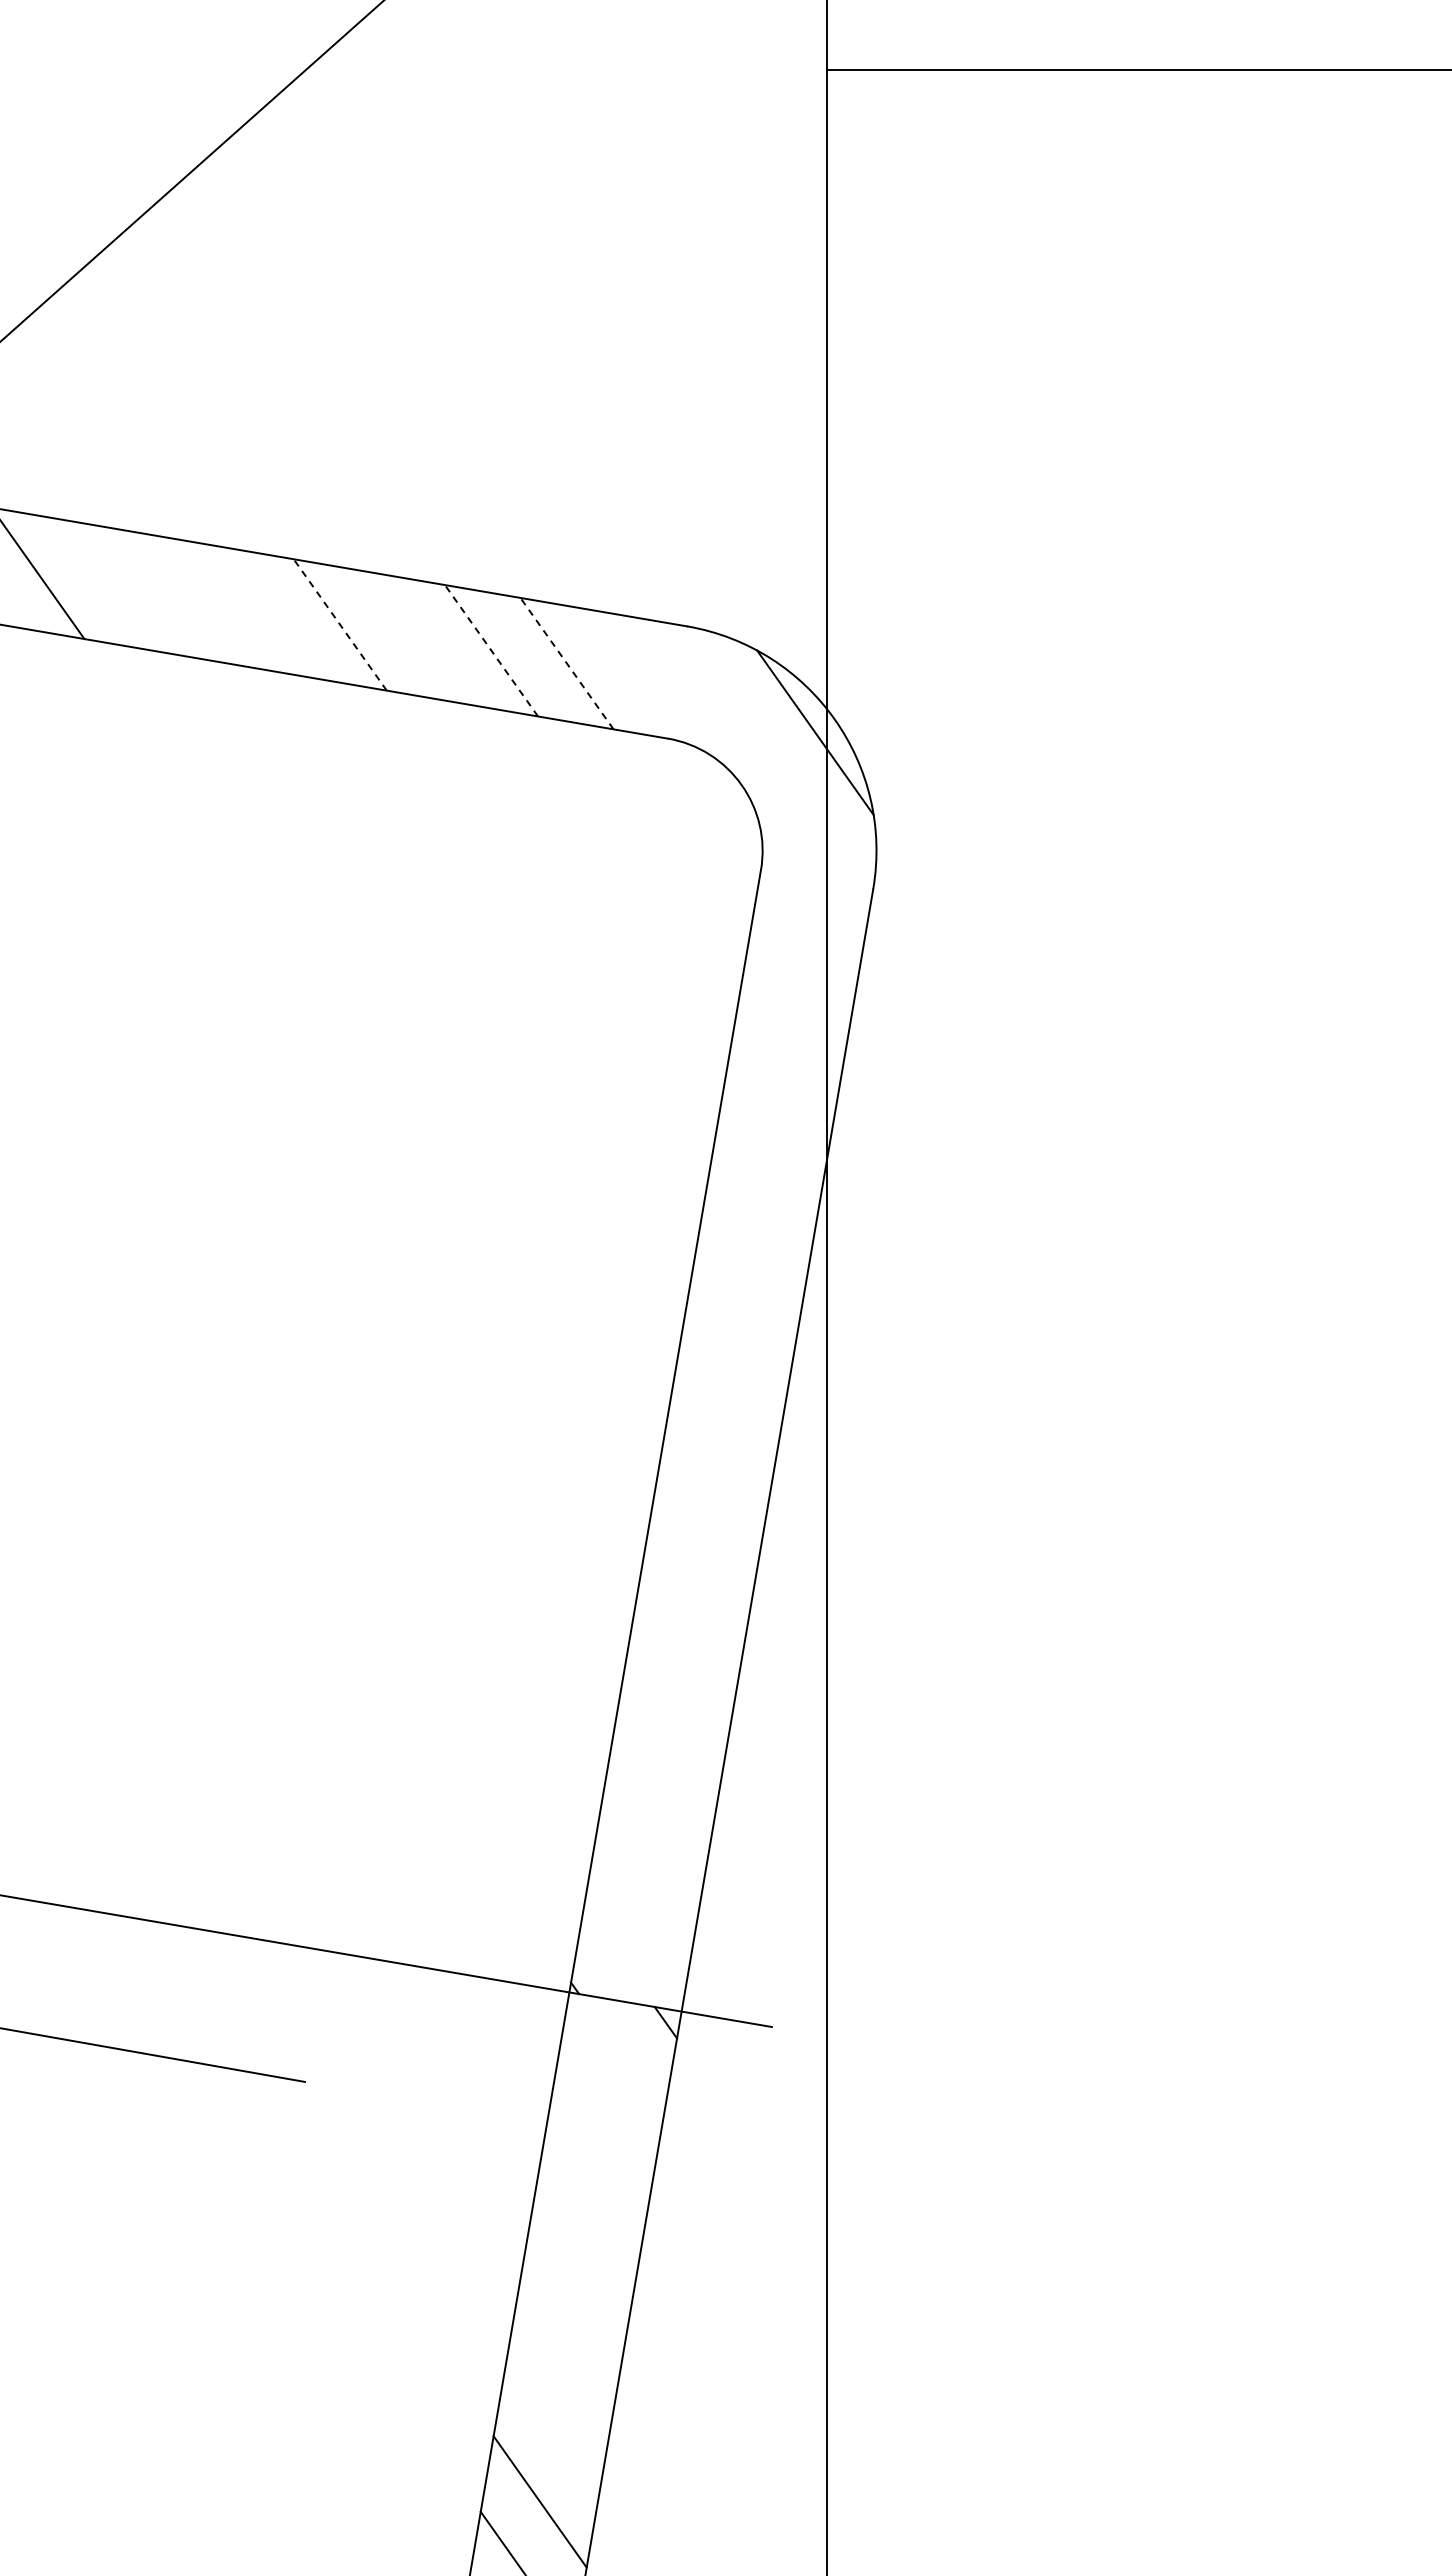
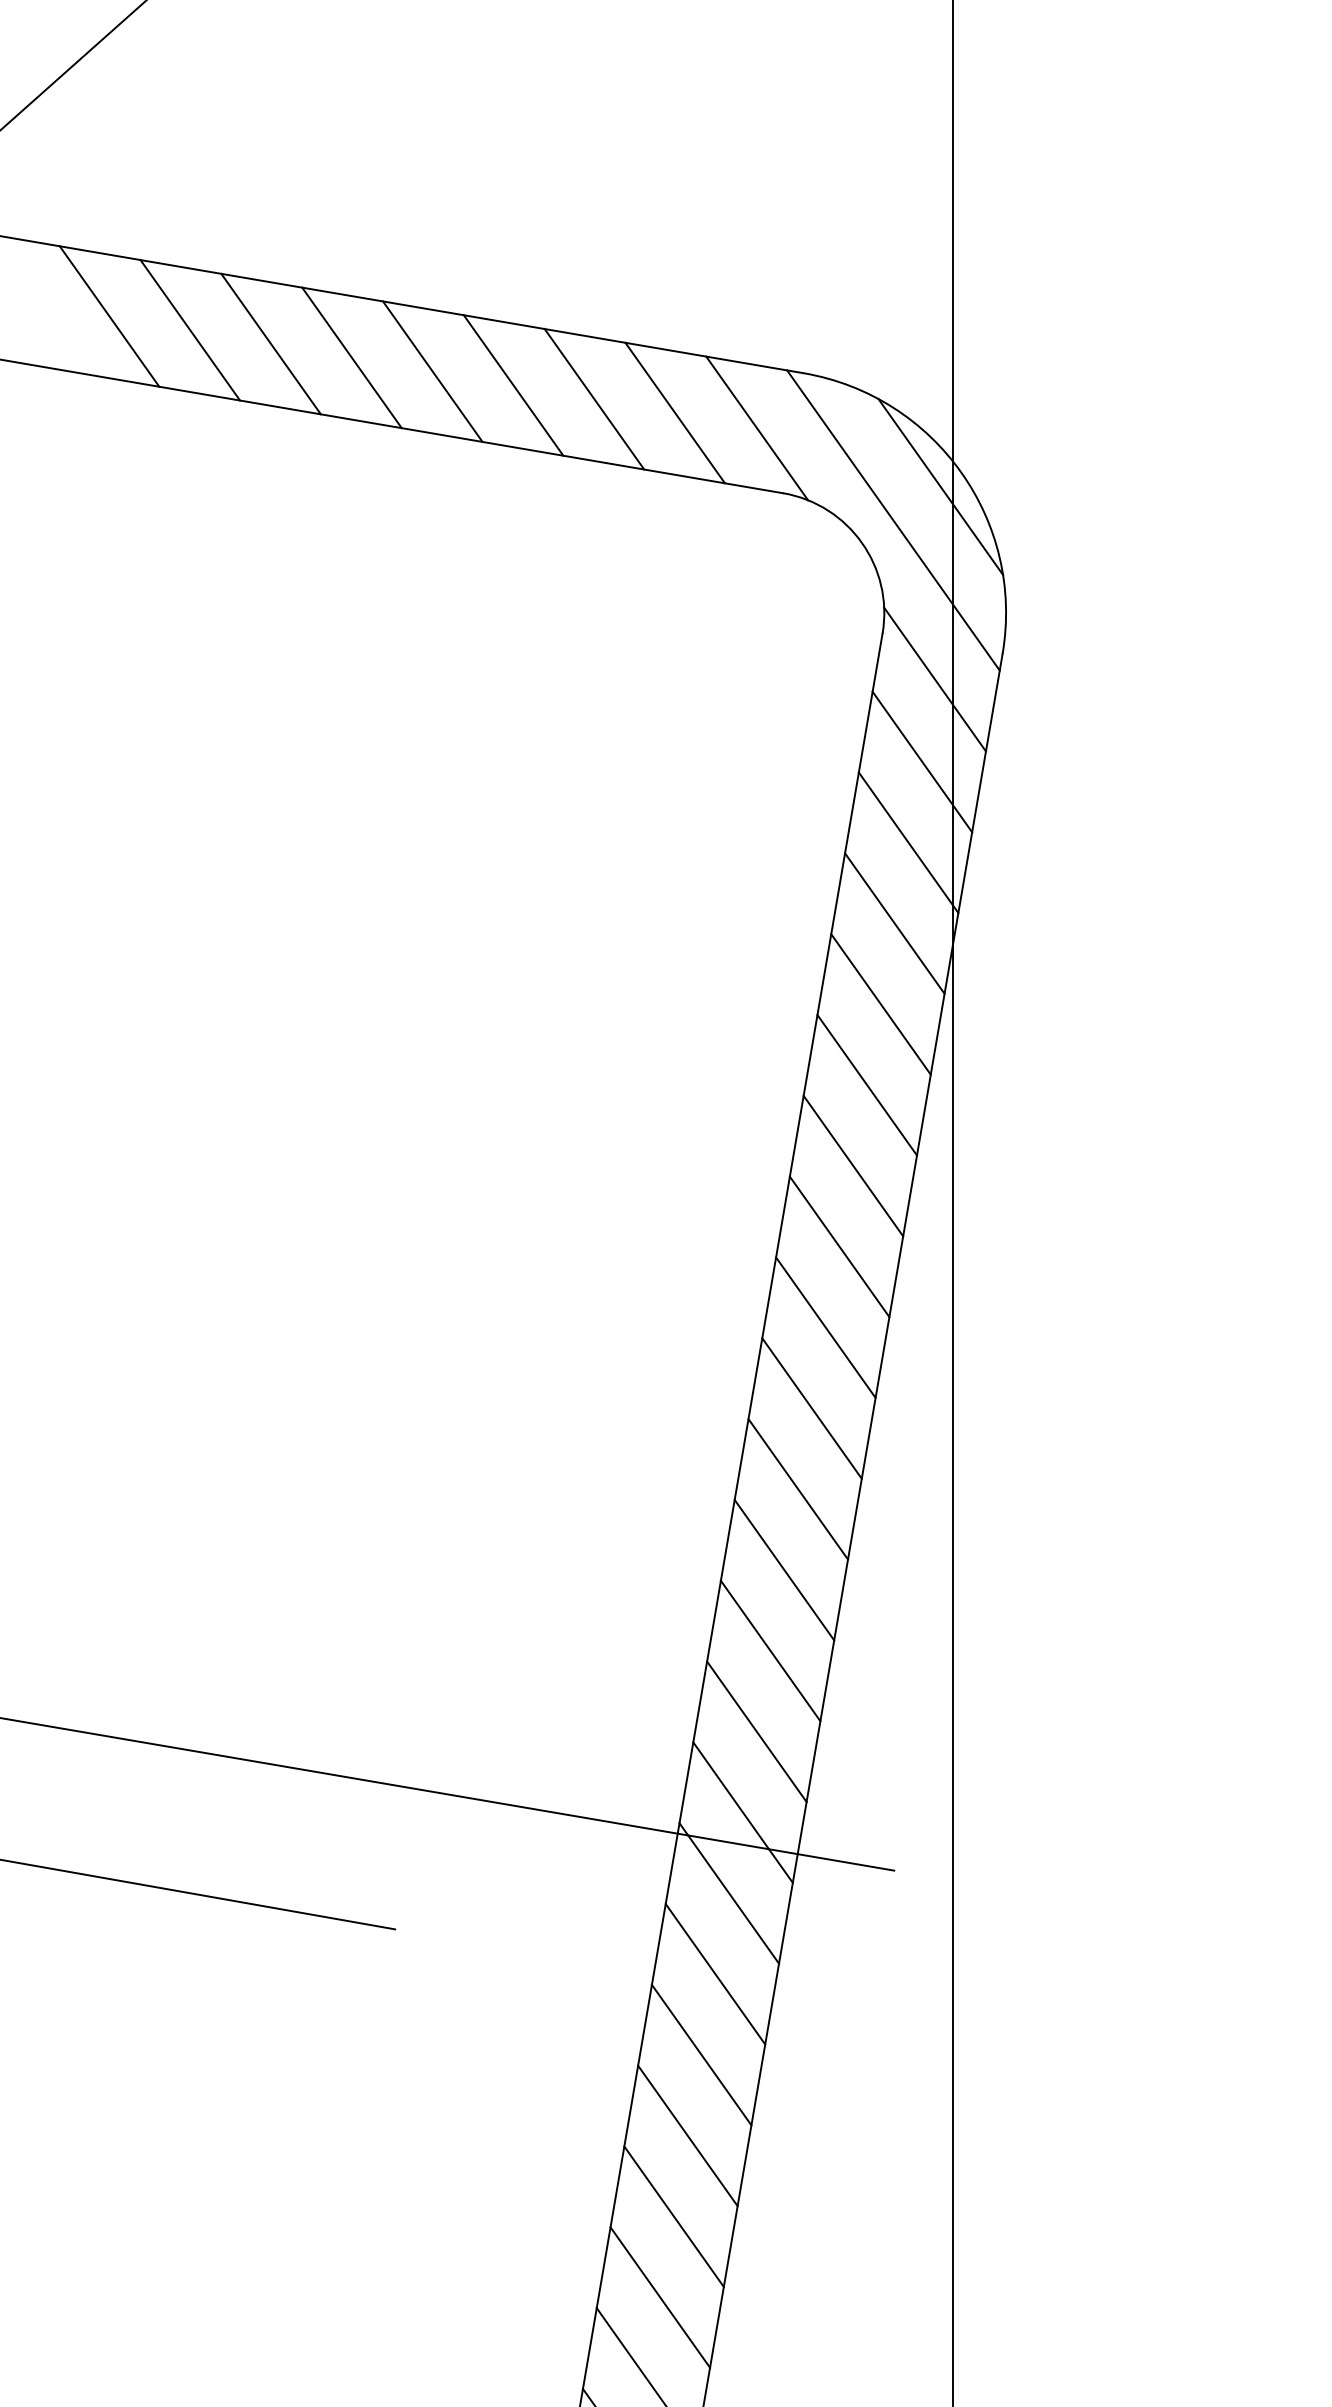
line: (113, 585) -> (190, 329), added
line: (188, 598) -> (270, 343), added
line: (264, 611) -> (351, 357), added
line: (340, 624) -> (433, 371), dashed -> solid
line: (415, 637) -> (513, 385), added
line: (491, 650) -> (594, 399), dashed -> solid
line: (567, 663) -> (675, 412), dashed -> solid
line: (643, 677) -> (756, 427), added
line: (770, 763) -> (892, 519), added
line: (809, 912) -> (934, 679), added
line: (797, 989) -> (921, 761), added
line: (784, 1065) -> (907, 842), added
line: (771, 1140) -> (893, 922), added
line: (759, 1216) -> (880, 1004), added
line: (746, 1292) -> (867, 1085), added
line: (733, 1367) -> (853, 1165), added
line: (720, 1443) -> (839, 1246), added
line: (707, 1518) -> (825, 1326), added
line: (694, 1594) -> (811, 1408), added
line: (681, 1670) -> (797, 1489), added
line: (668, 1745) -> (783, 1569), added
line: (655, 1821) -> (769, 1650), added
line: (642, 1896) -> (755, 1731), added
line: (618, 1957) -> (730, 1796), added
line: (621, 2054) -> (733, 1900), added
line: (604, 2123) -> (715, 1973), added
line: (591, 2199) -> (701, 2055), added
line: (578, 2274) -> (687, 2135), added
line: (565, 2350) -> (673, 2216), added
line: (552, 2426) -> (659, 2297), added

